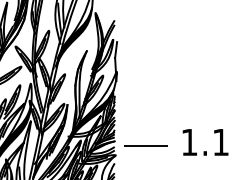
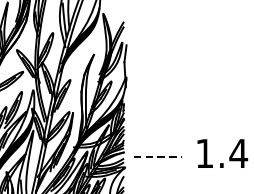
text: (220, 142) -> (238, 153), 1.1 -> 1.4
line: (146, 145) -> (158, 156), solid -> dashed

